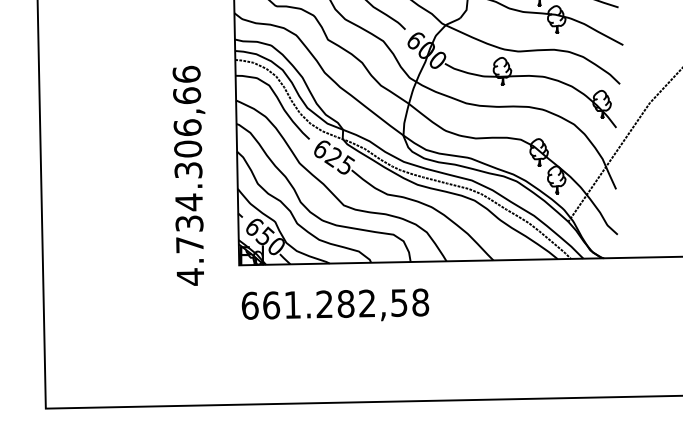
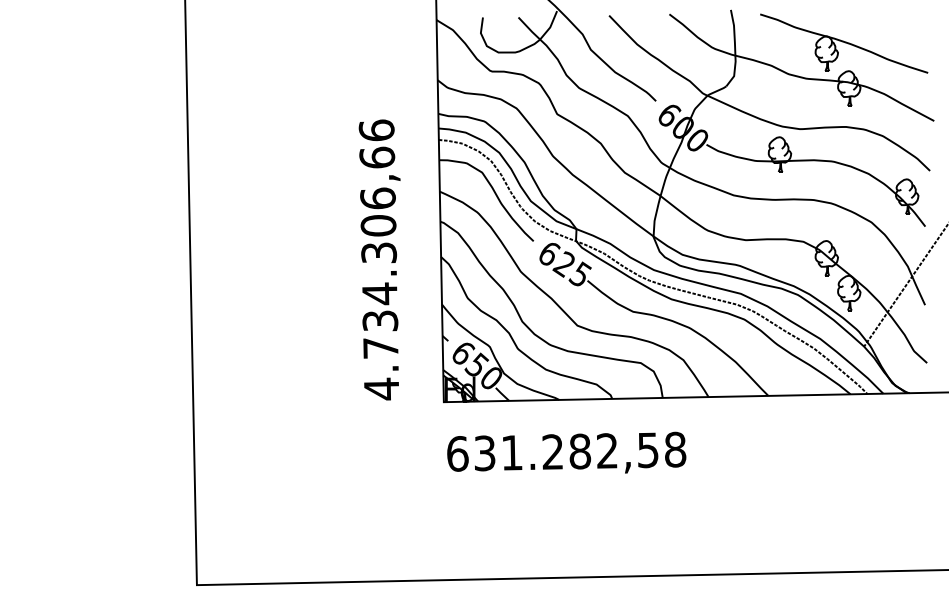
text: (188, 175) -> (379, 259), moved
text: (271, 305) -> (484, 453), 661.282,58 -> 631.282,58

